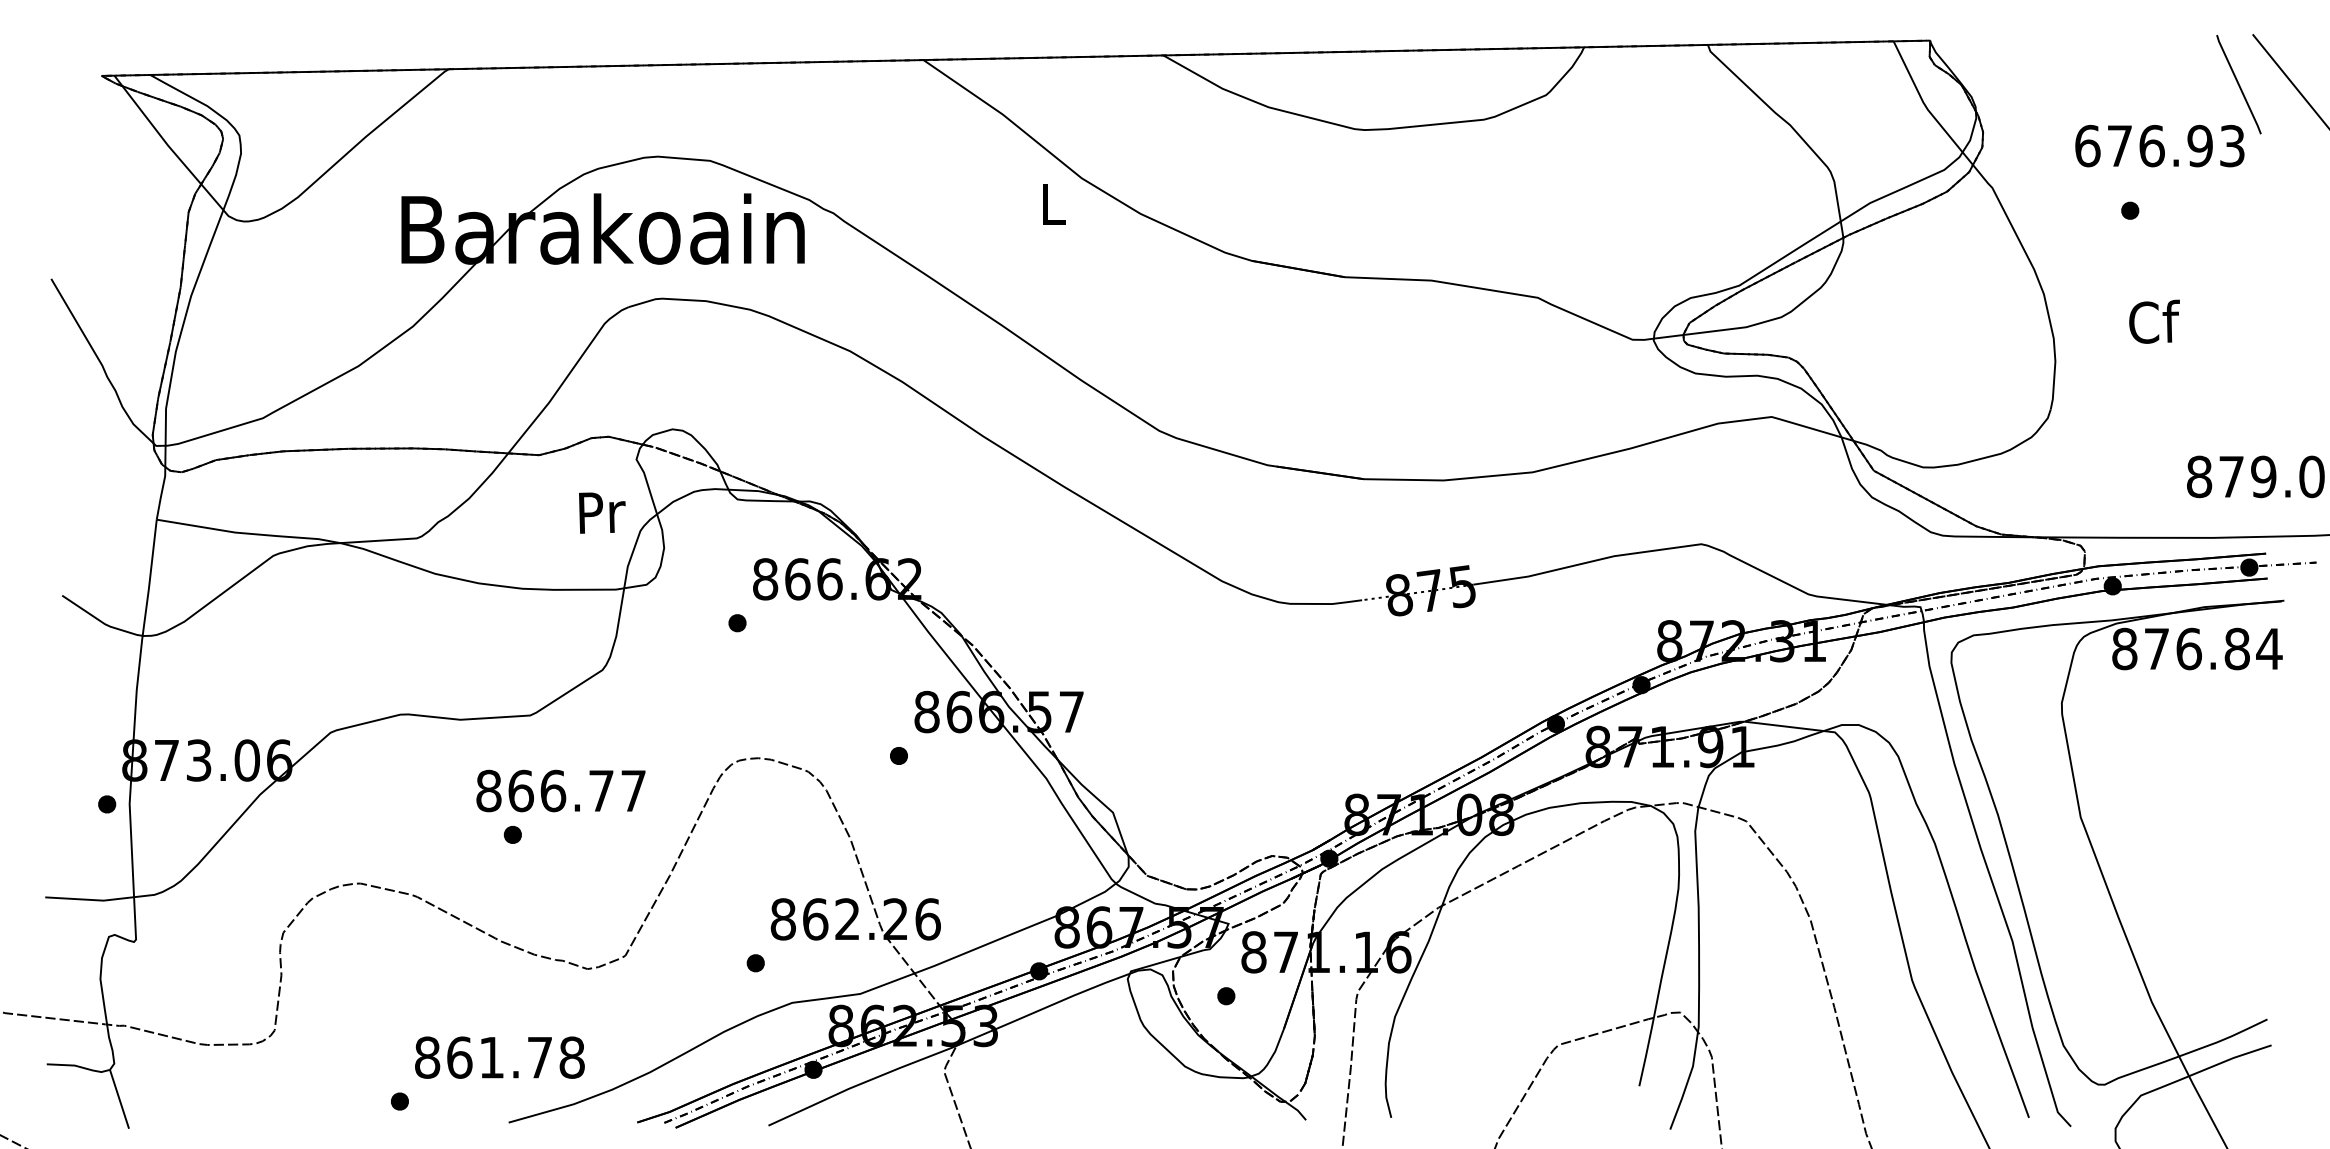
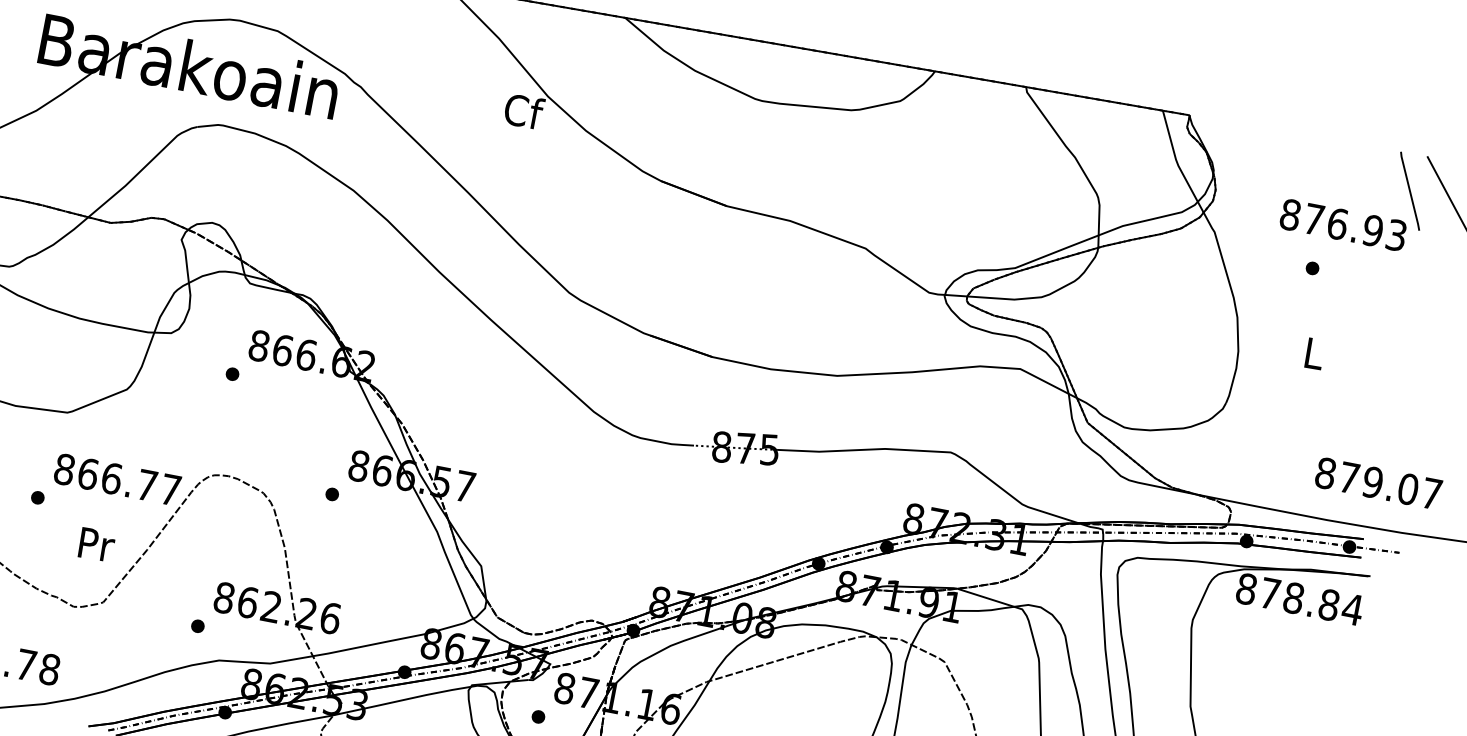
text: (2087, 145) -> (1290, 214), 676.93 -> 876.93
text: (1053, 203) -> (523, 110), L -> Cf
text: (2154, 321) -> (1314, 353), Cf -> L
text: (602, 512) -> (97, 544), moved
text: (2189, 648) -> (1294, 597), 876.84 -> 878.84
text: (560, 790) -> (117, 479), moved

